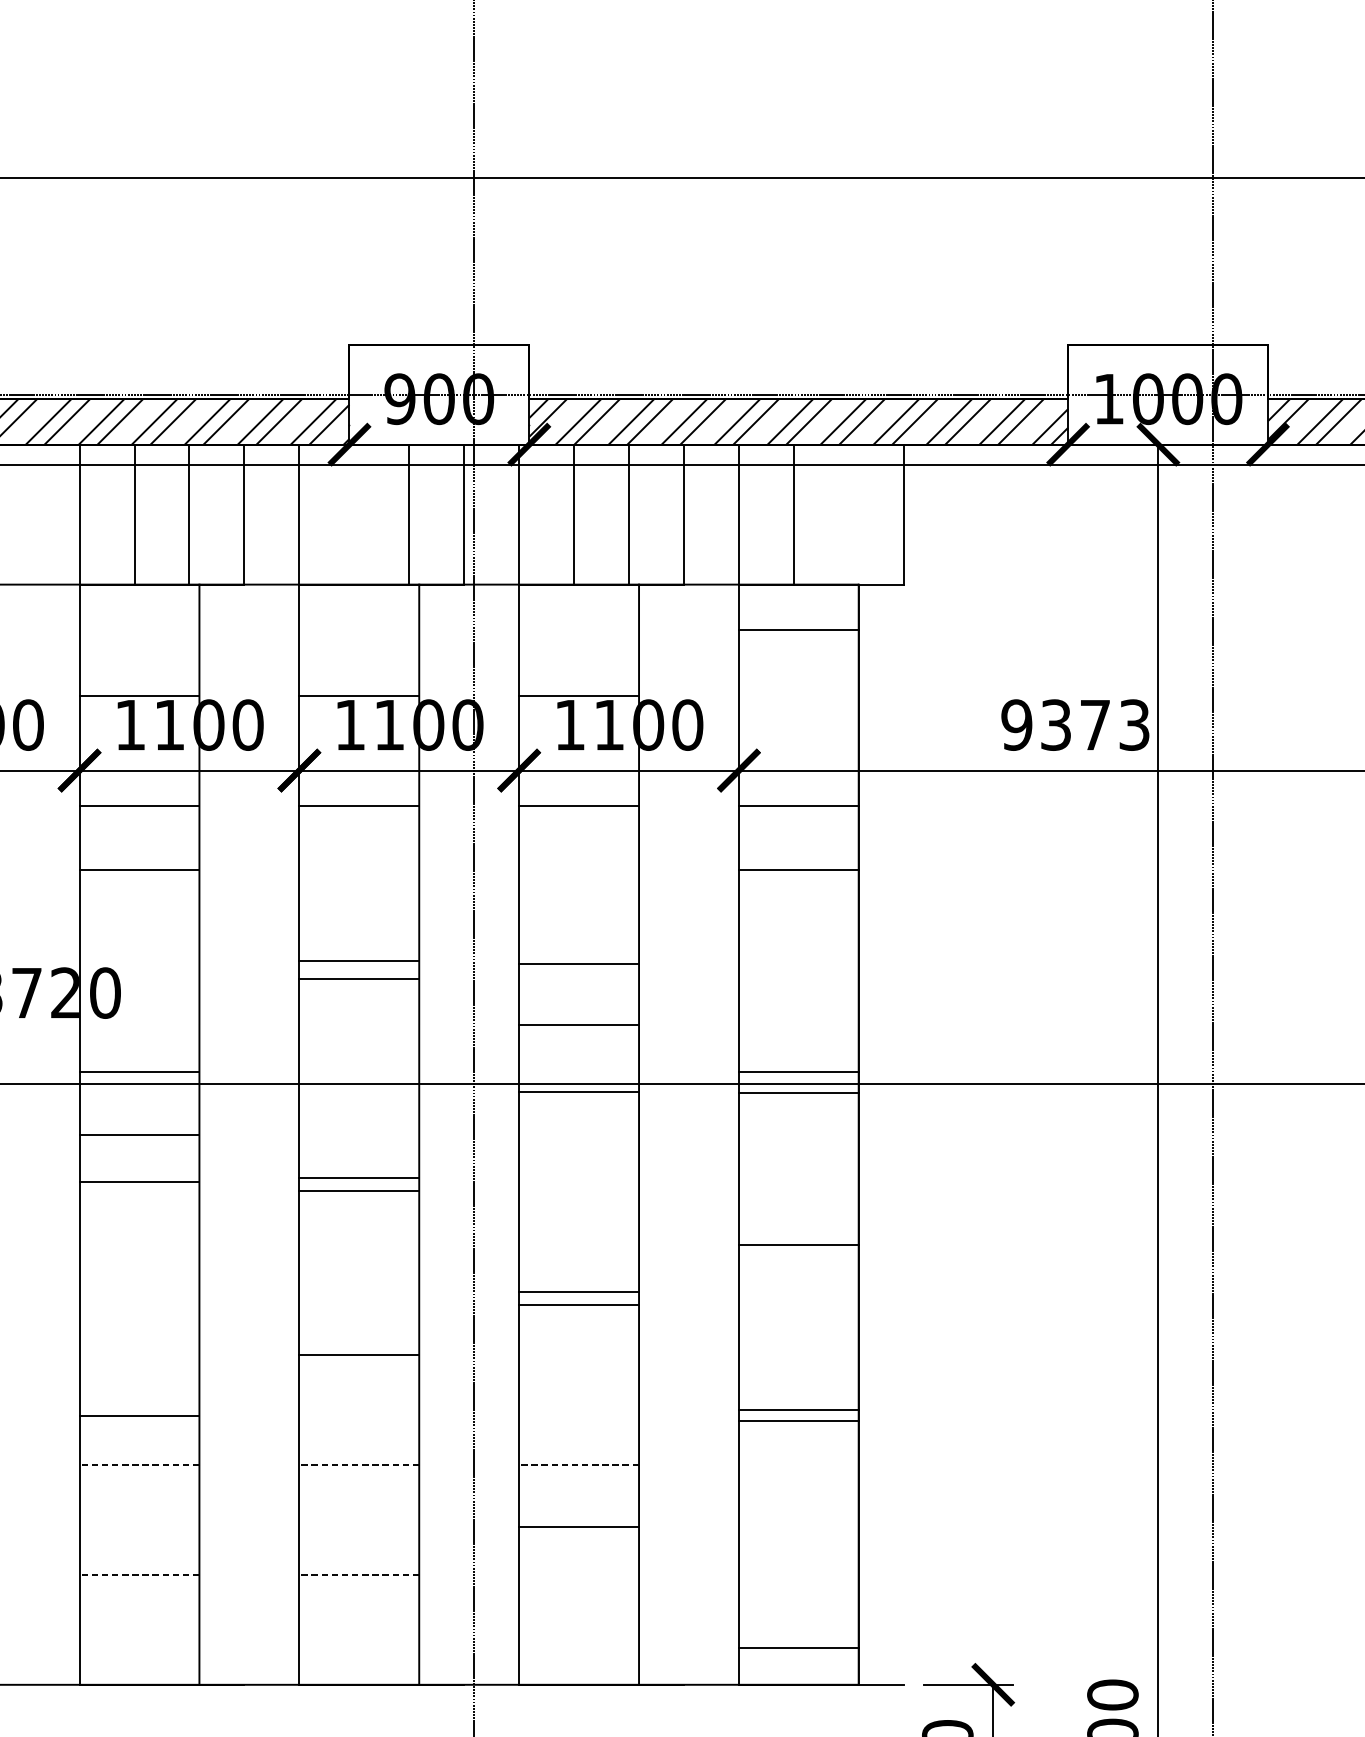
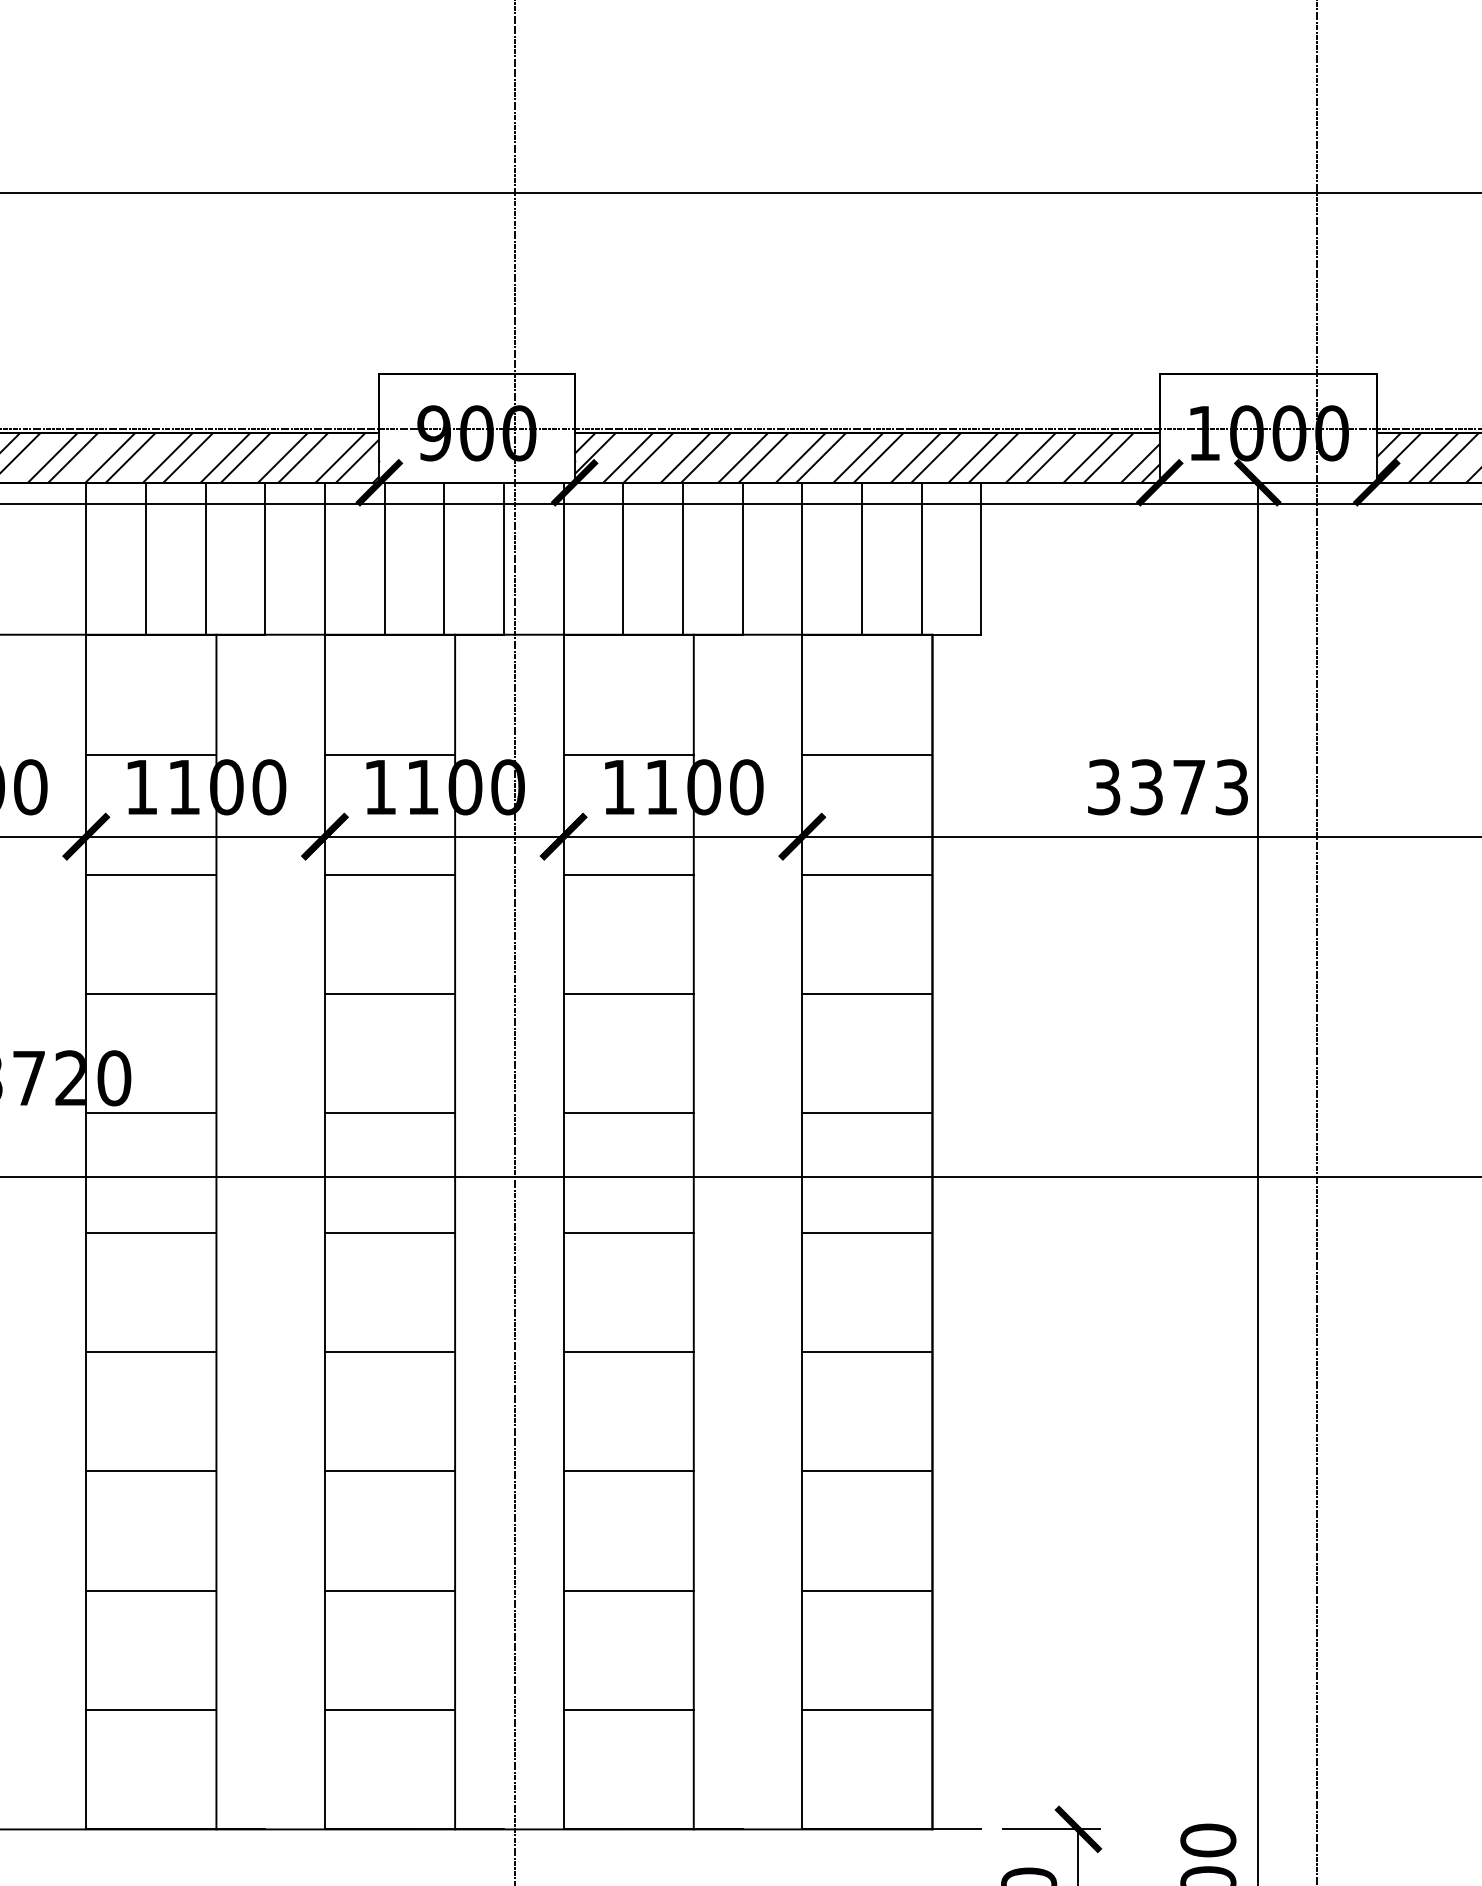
line: (354, 514) -> (384, 558), added
line: (848, 514) -> (921, 558), added
line: (798, 630) -> (867, 755), moved
text: (1016, 725) -> (1103, 787), 9373 -> 3373
line: (139, 870) -> (151, 994), moved
line: (798, 870) -> (867, 994), moved
line: (358, 961) -> (389, 994), moved
line: (578, 964) -> (628, 994), moved
line: (358, 979) -> (389, 1113), moved
line: (139, 1072) -> (151, 1113), moved
line: (798, 1072) -> (867, 1113), moved
line: (578, 1091) -> (628, 1232), moved
line: (798, 1092) -> (867, 1232), moved
line: (358, 1177) -> (389, 1232), moved
line: (139, 1182) -> (151, 1352), moved
line: (358, 1191) -> (389, 1352), moved
line: (578, 1292) -> (628, 1471), moved
line: (578, 1305) -> (628, 1352), moved
line: (798, 1410) -> (867, 1471), moved
line: (139, 1415) -> (151, 1471), moved
line: (798, 1420) -> (867, 1590), moved
line: (138, 1464) -> (150, 1590), dashed -> solid
line: (358, 1464) -> (389, 1590), dashed -> solid
line: (578, 1464) -> (628, 1590), dashed -> solid
line: (578, 1527) -> (628, 1710), moved
line: (138, 1575) -> (150, 1710), dashed -> solid
line: (358, 1575) -> (389, 1710), dashed -> solid
line: (798, 1648) -> (867, 1710), moved

